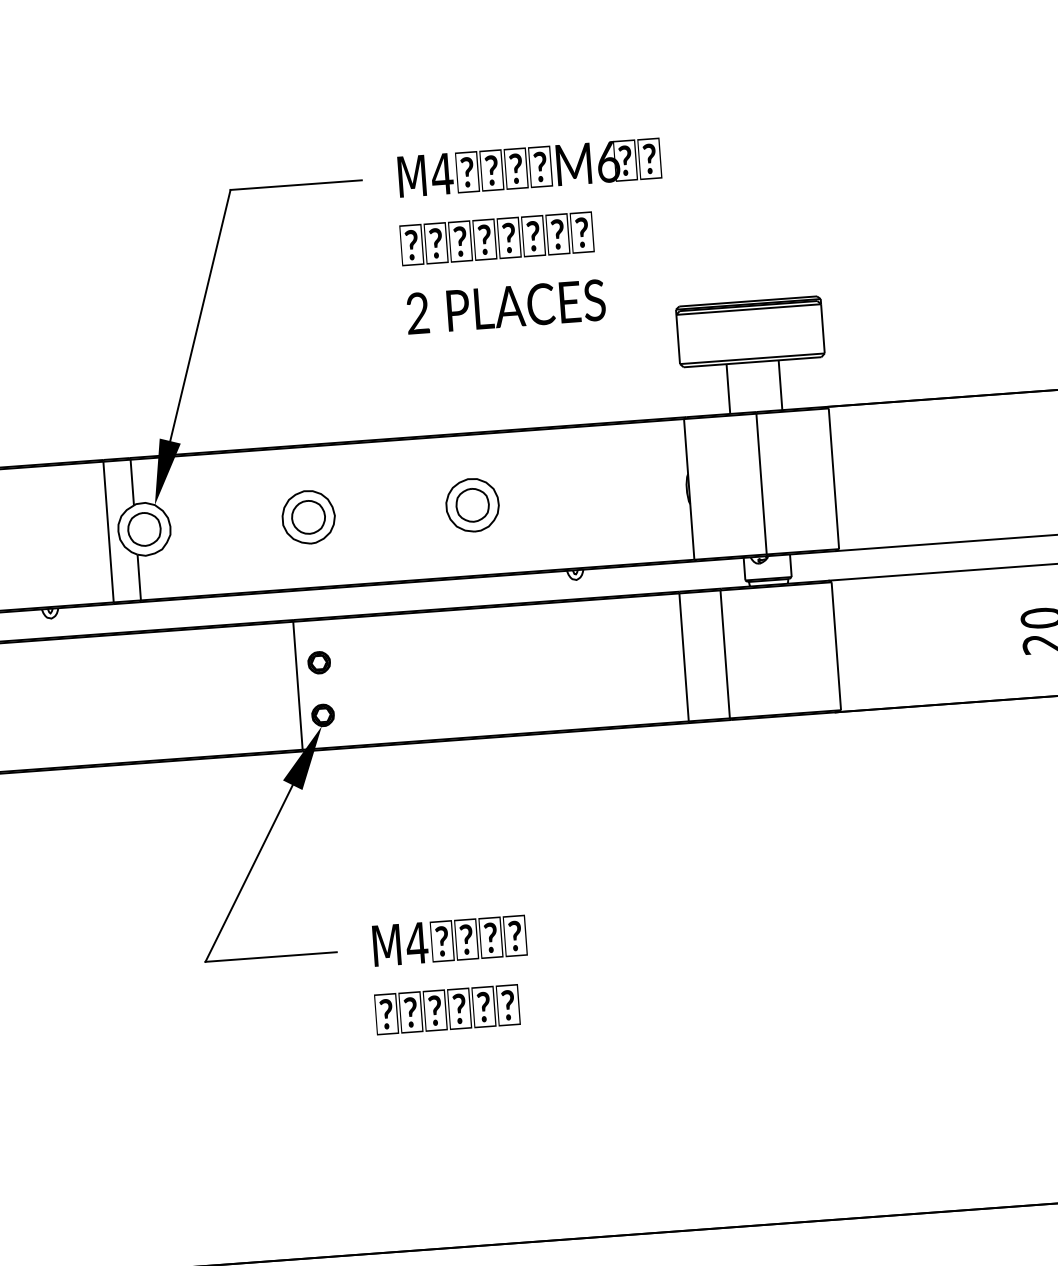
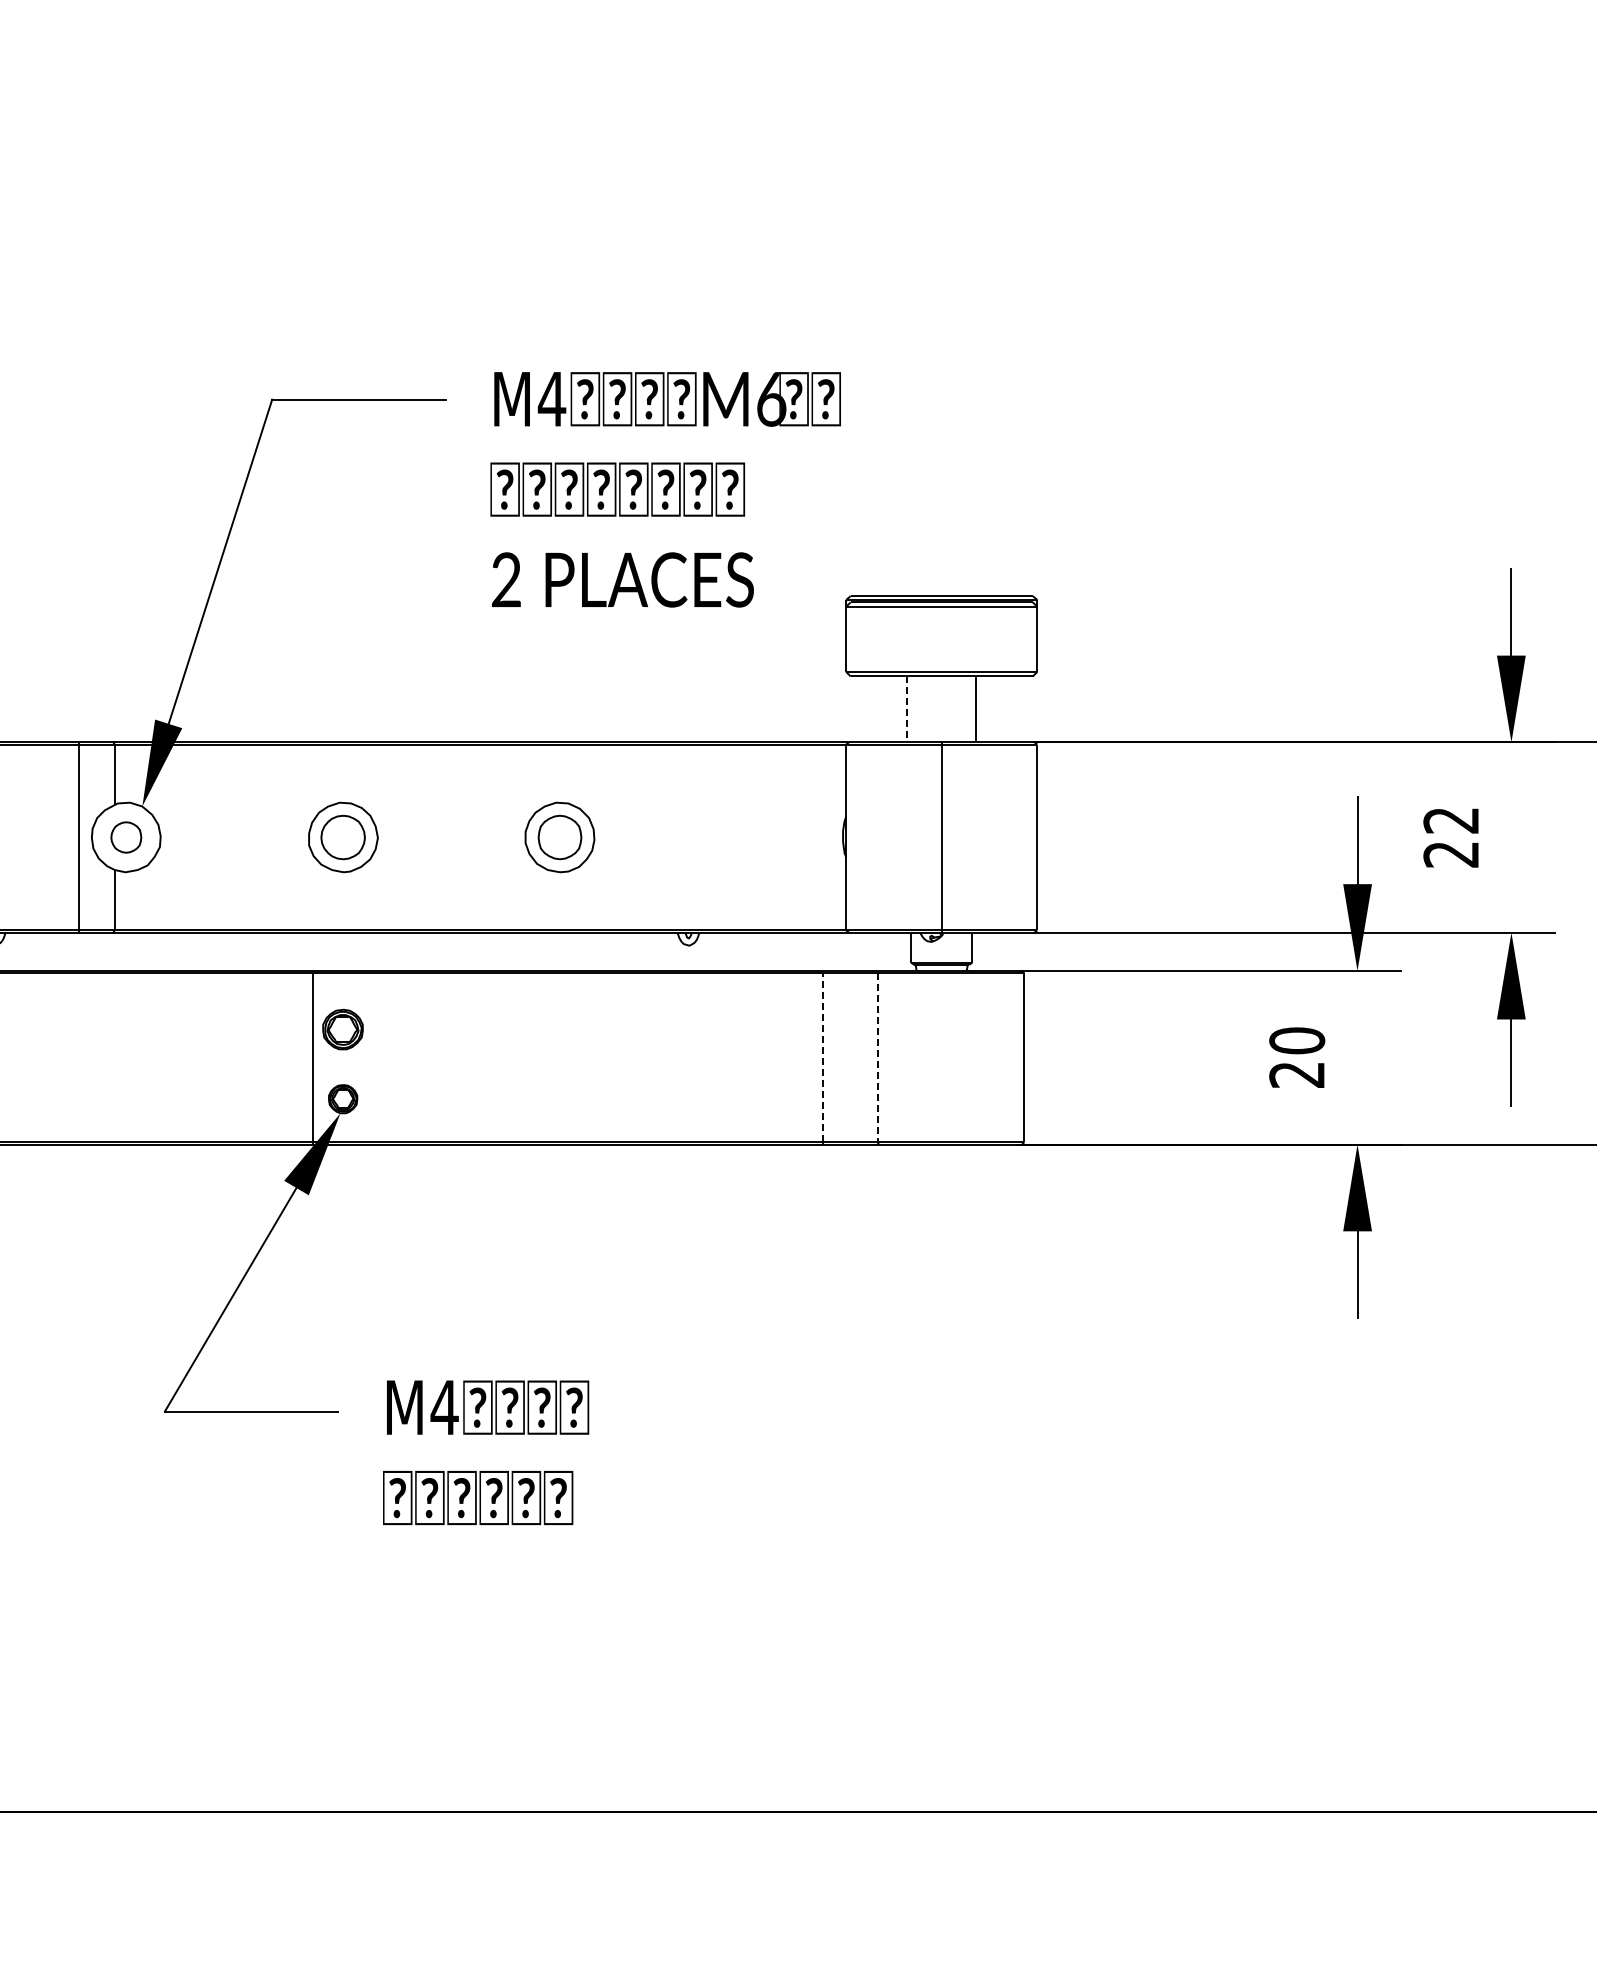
line: (728, 389) -> (907, 709), solid -> dashed
part: (144, 529) -> (126, 837), size x0.7
line: (725, 654) -> (877, 1057), solid -> dashed
line: (684, 657) -> (823, 1057), solid -> dashed
part: (319, 662) -> (343, 1029), size x1.4

